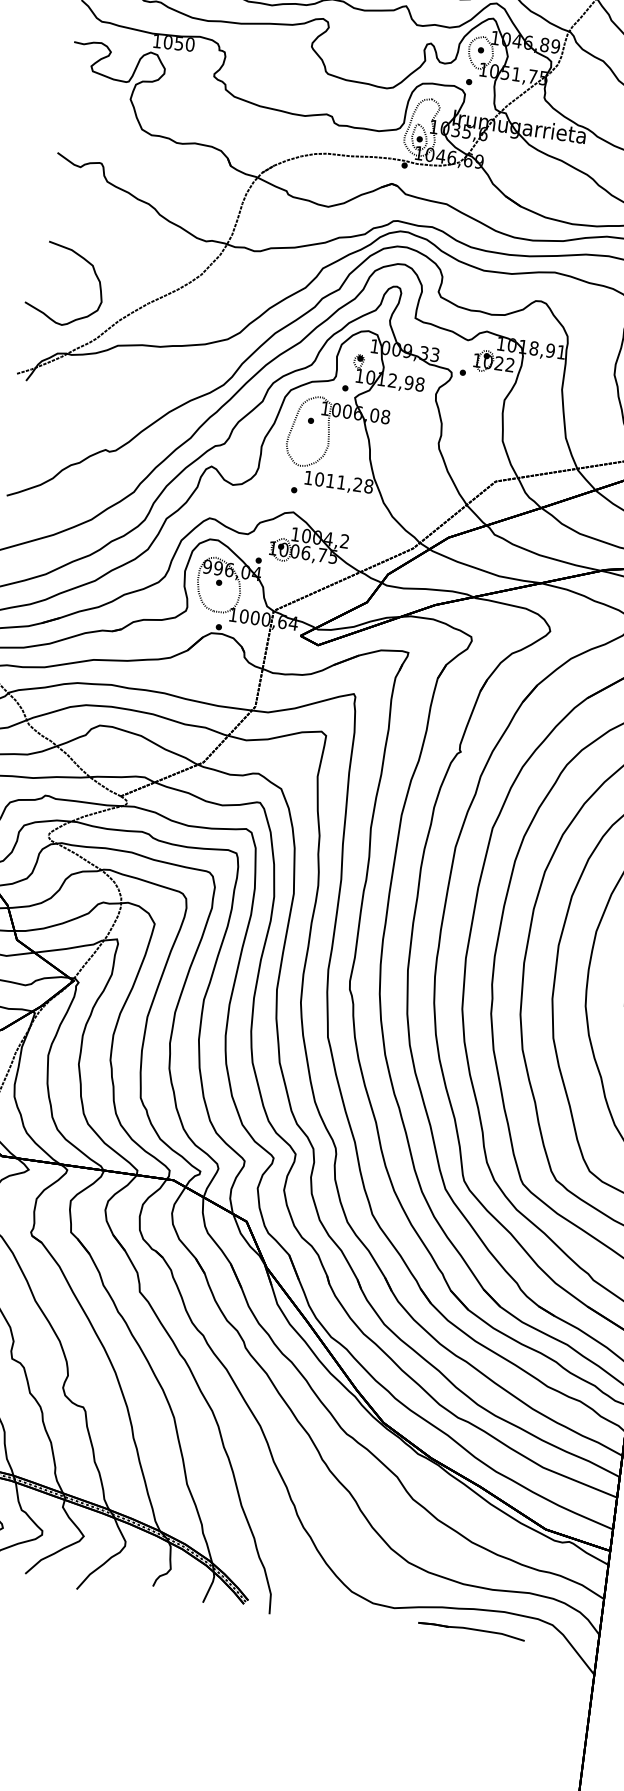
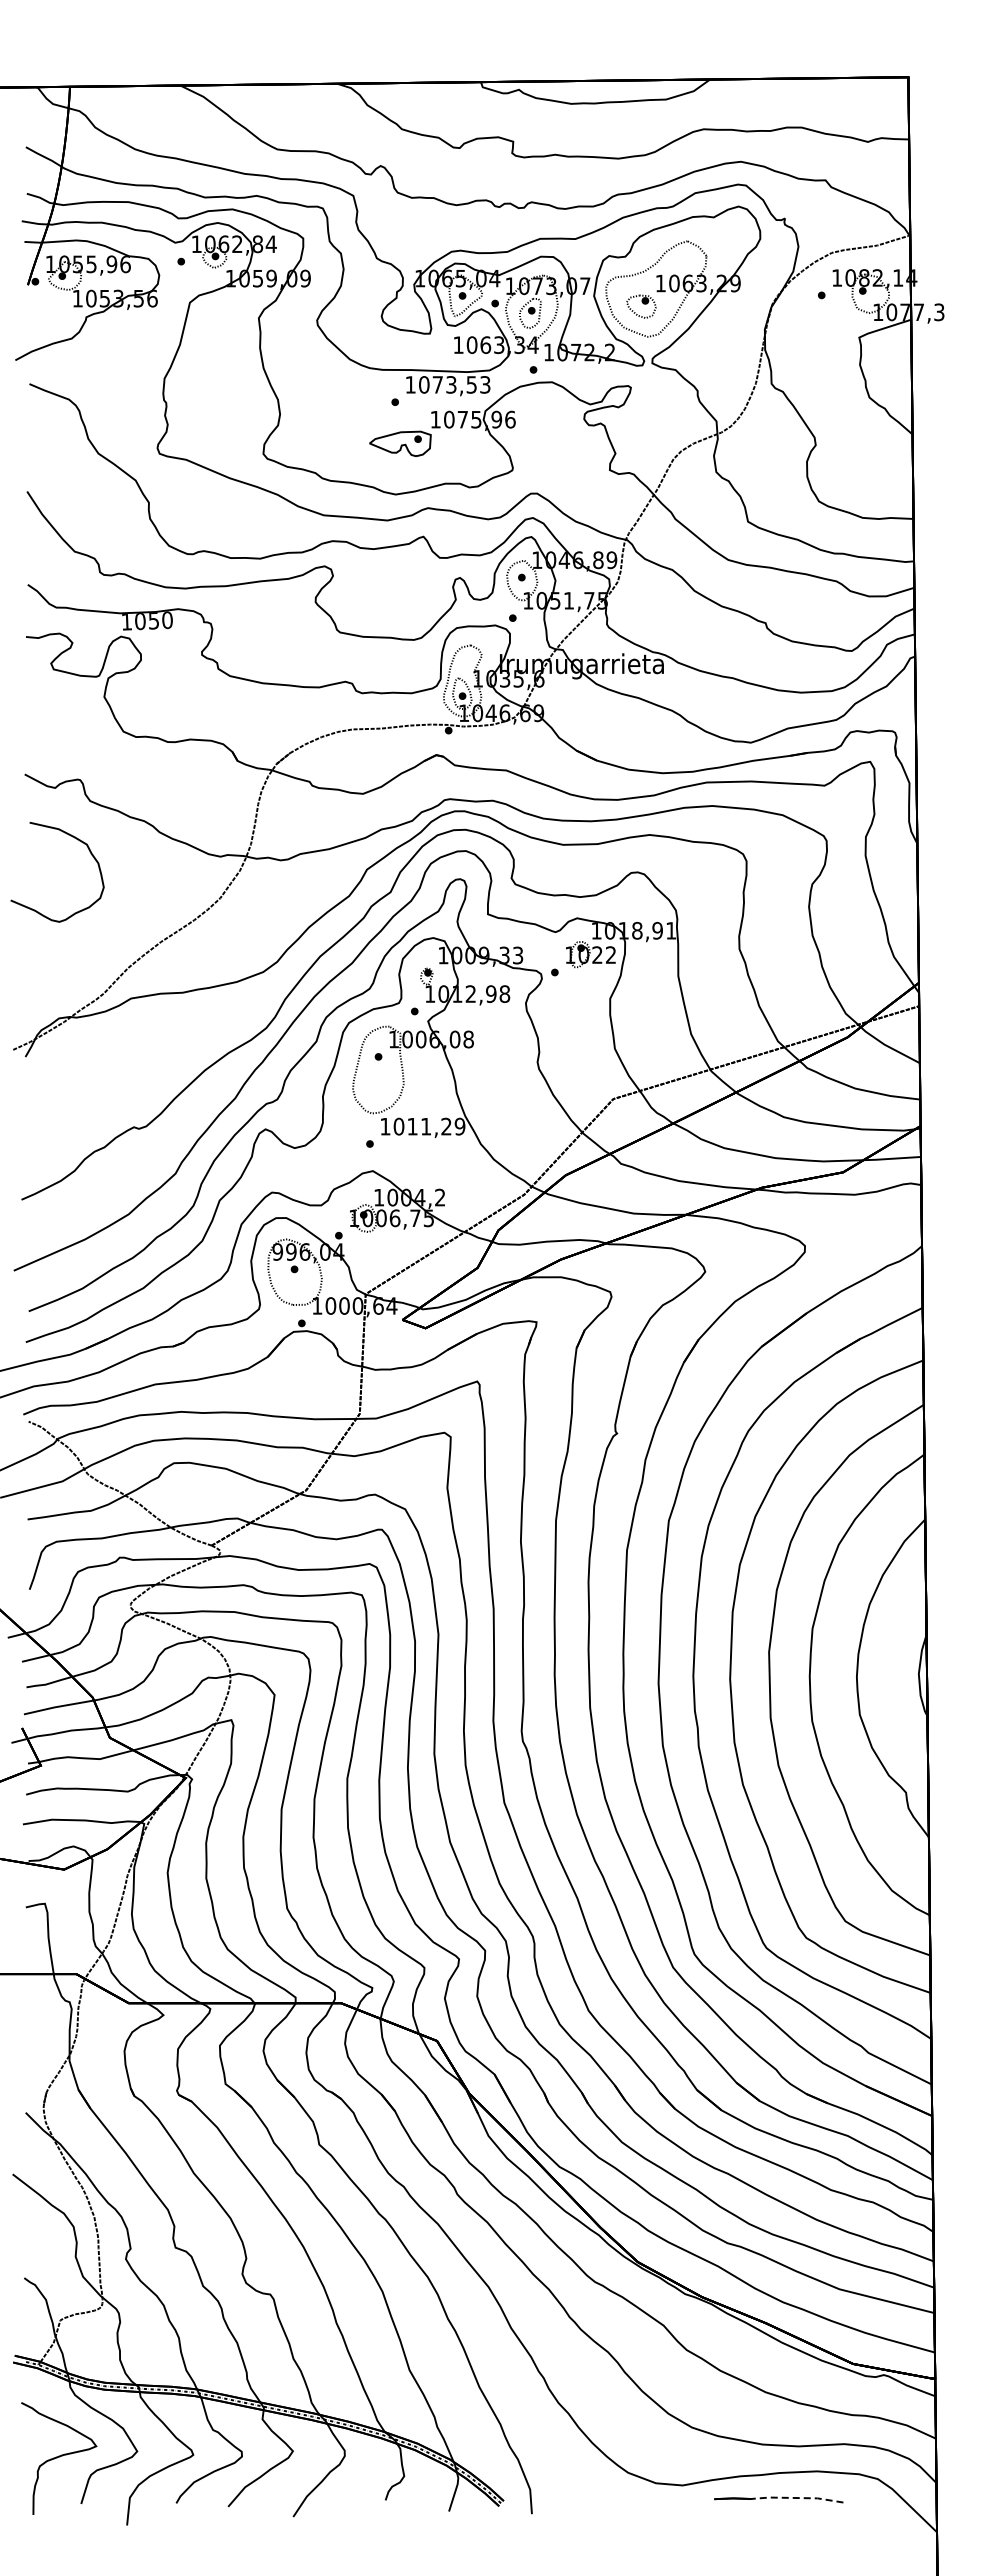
curve: (85, 261) -> (77, 840), moved
text: (368, 486) -> (459, 1126), 1011,28 -> 1011,29
line: (486, 1631) -> (798, 2498), solid -> dashed

